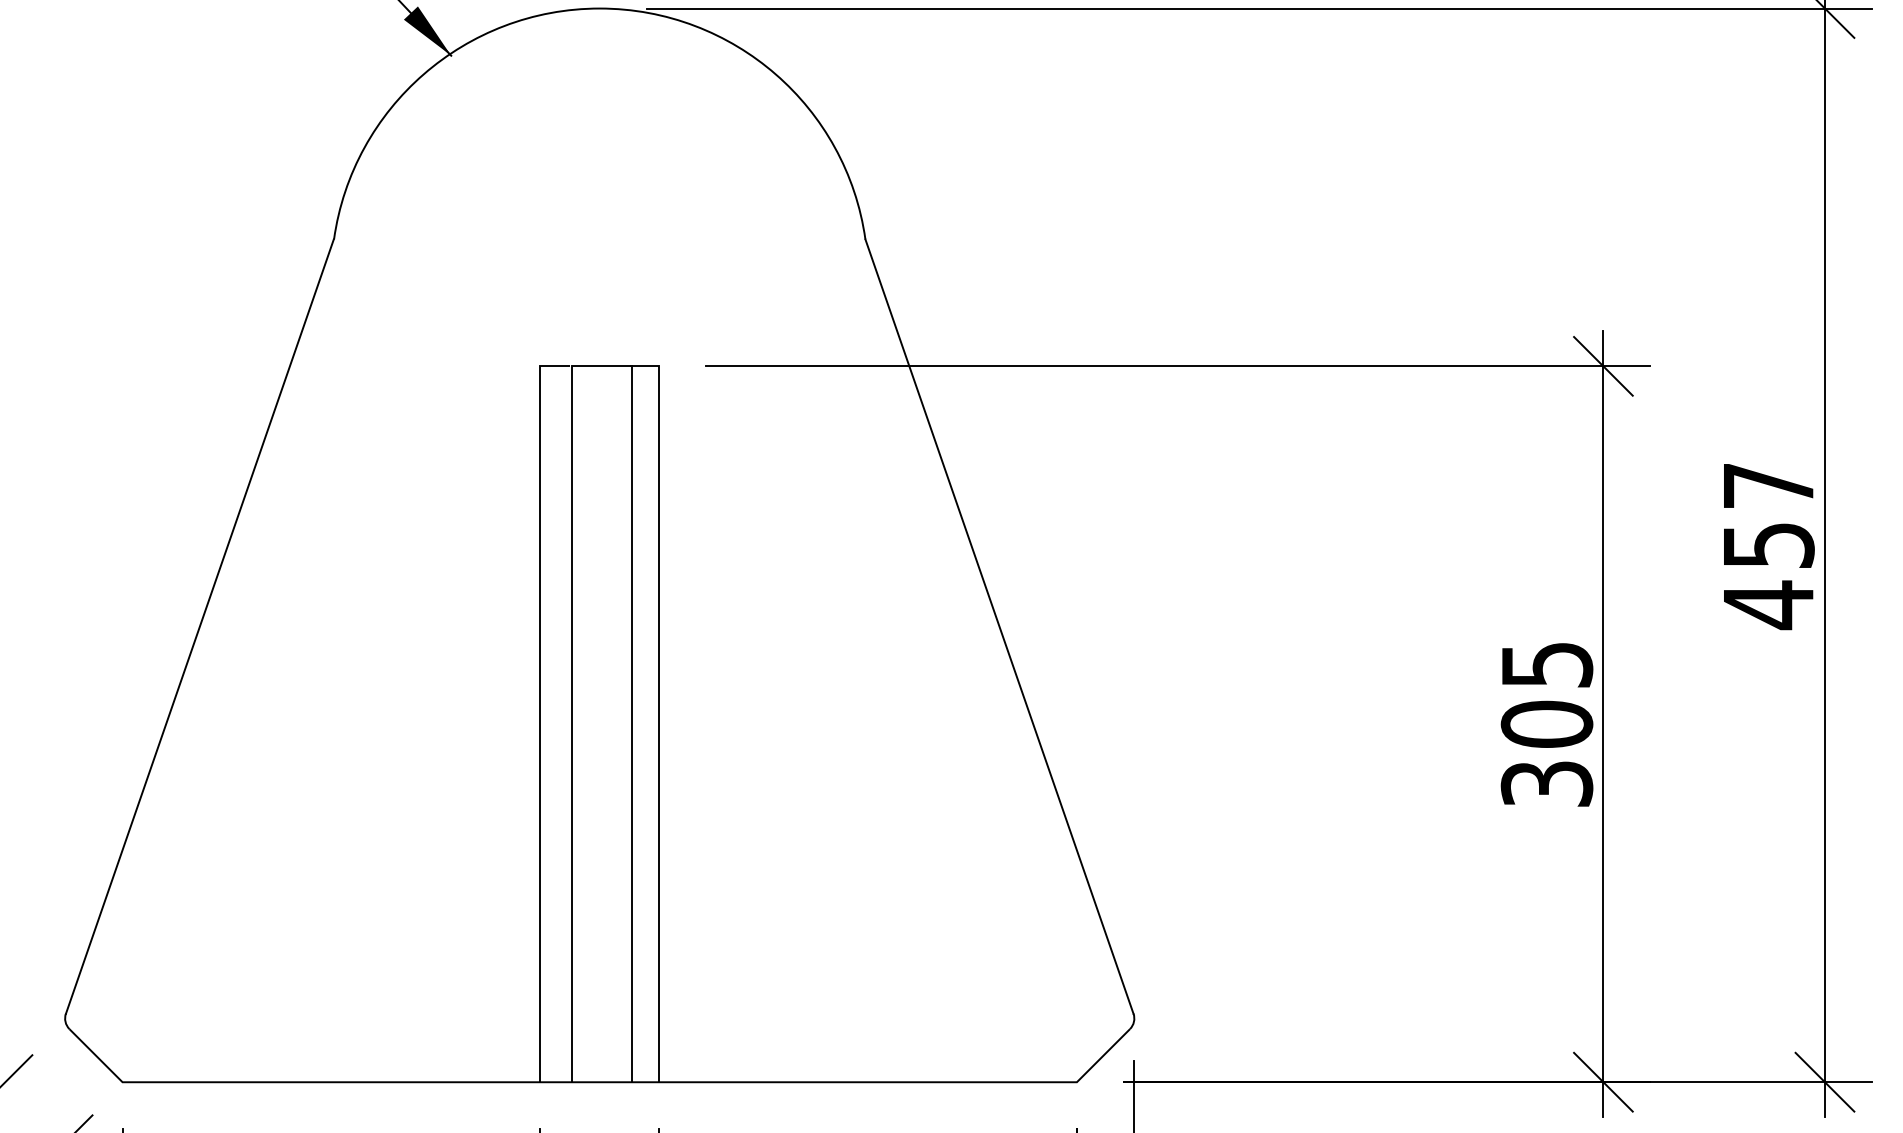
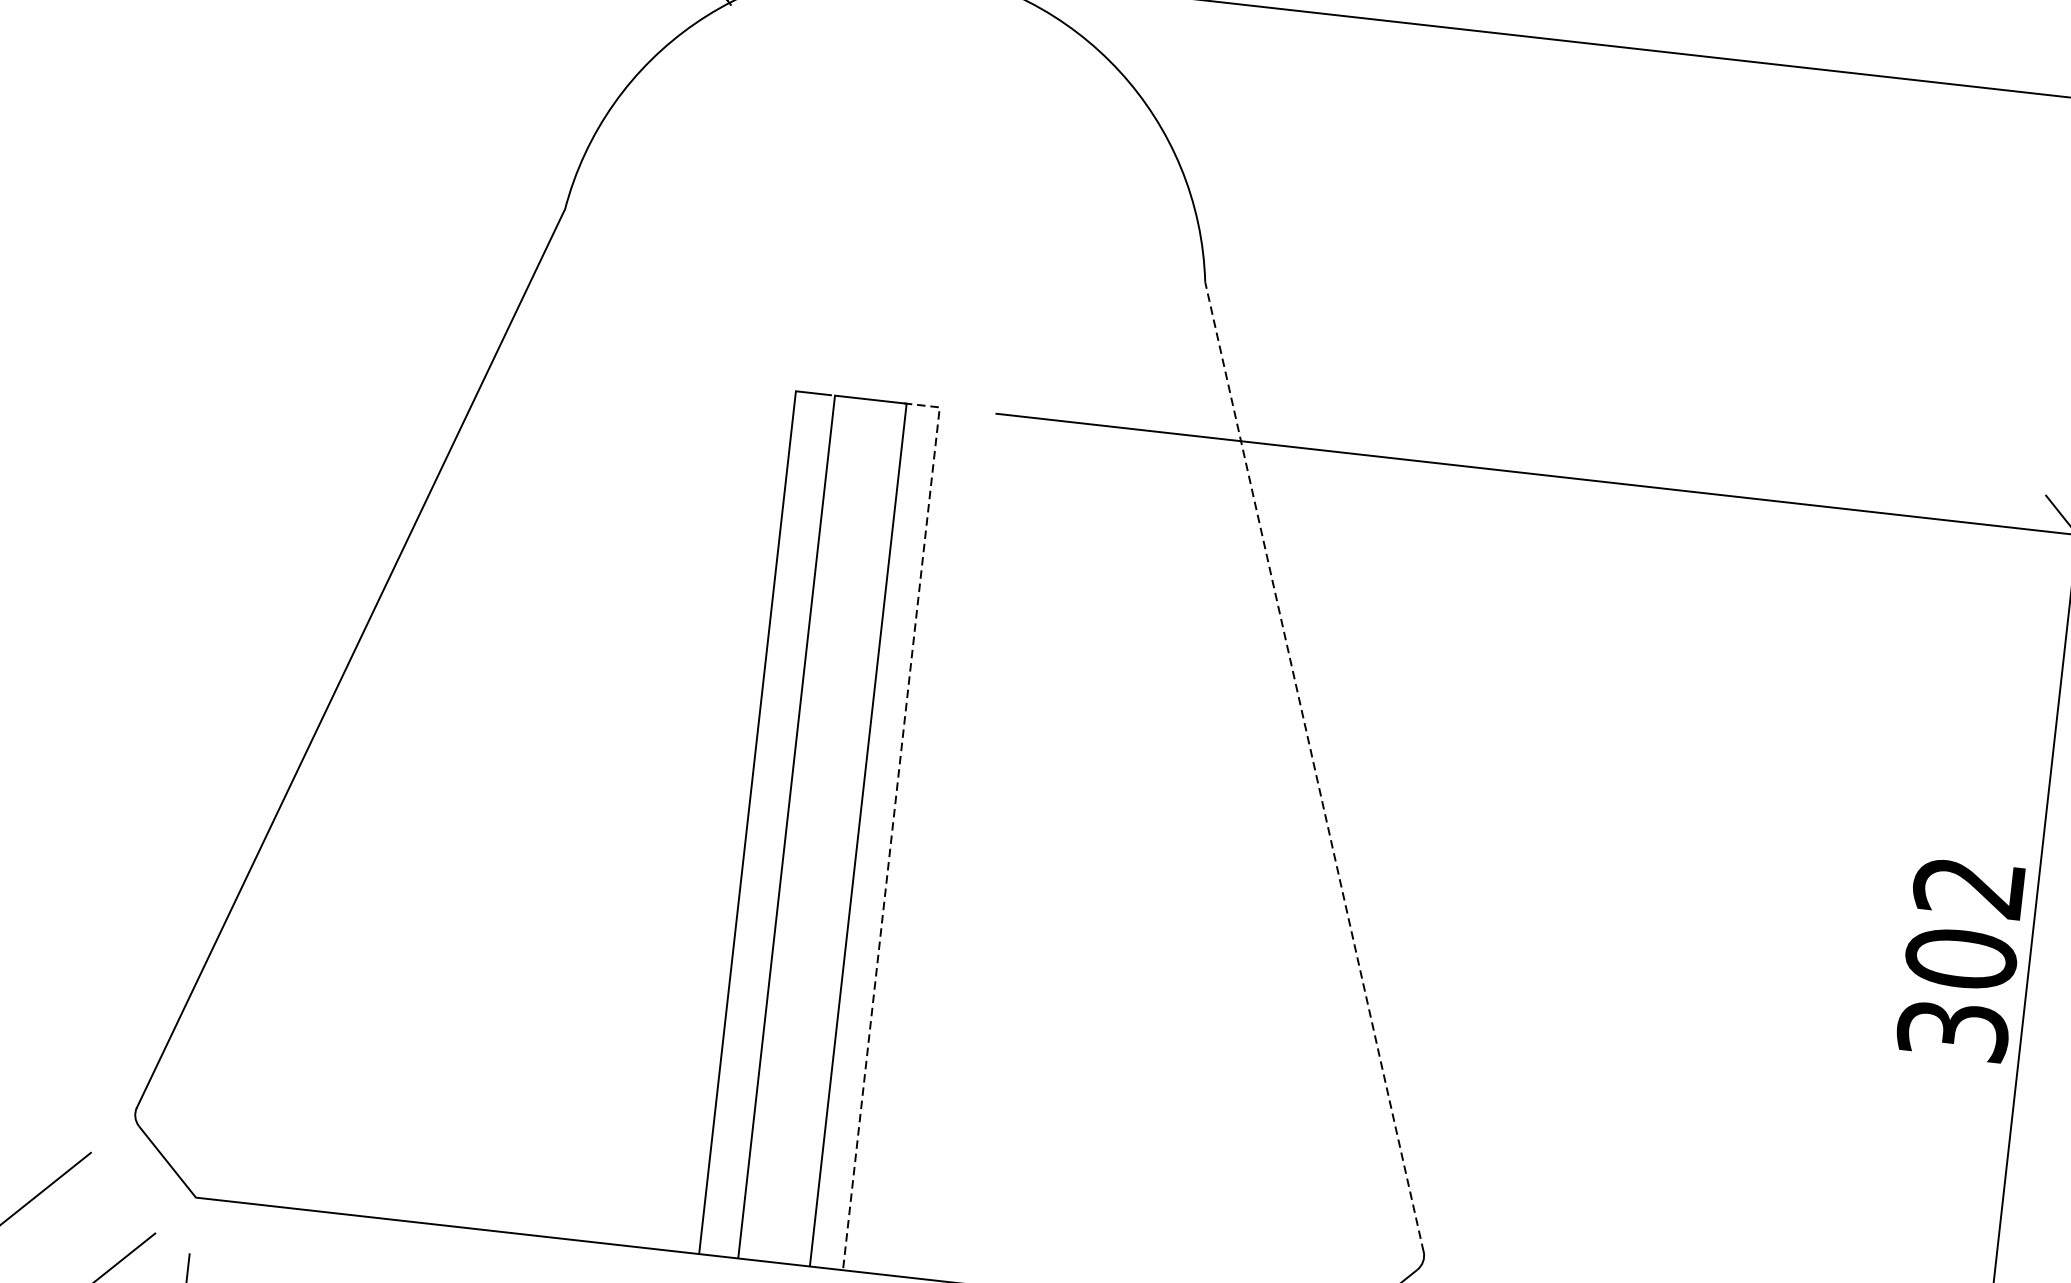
line: (999, 626) -> (1314, 766), solid -> dashed
text: (1546, 665) -> (1968, 887), 305 -> 302
line: (659, 709) -> (893, 820), solid -> dashed

